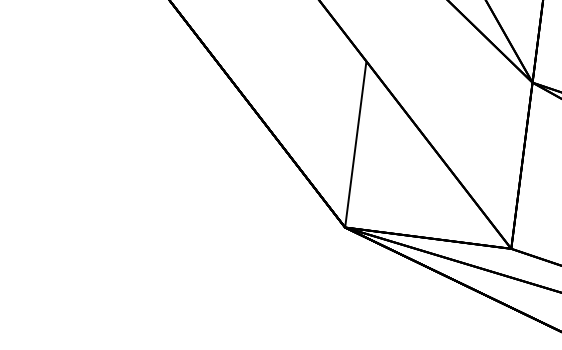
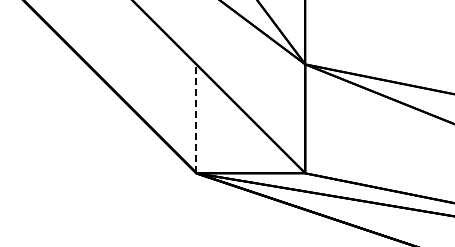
line: (355, 143) -> (196, 118), solid -> dashed

